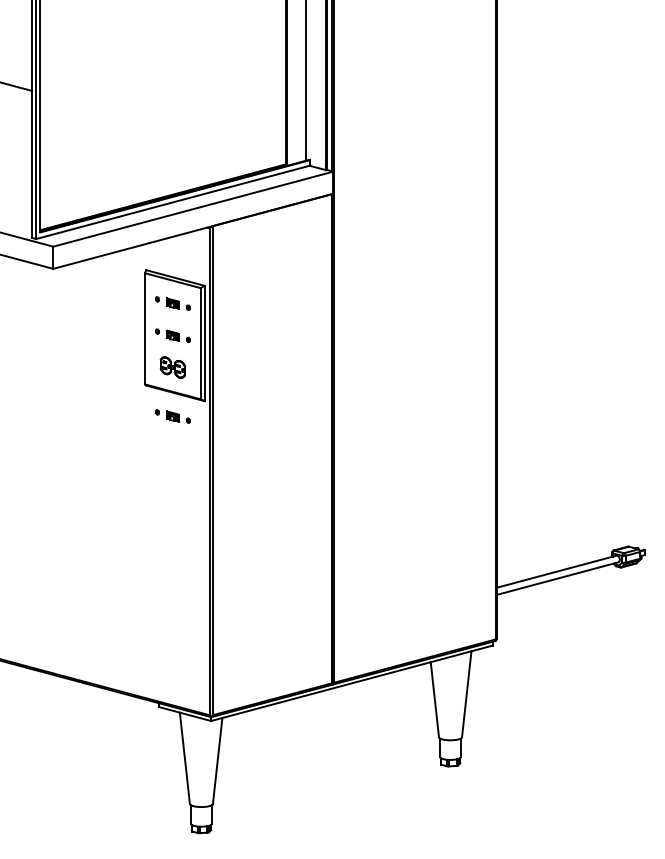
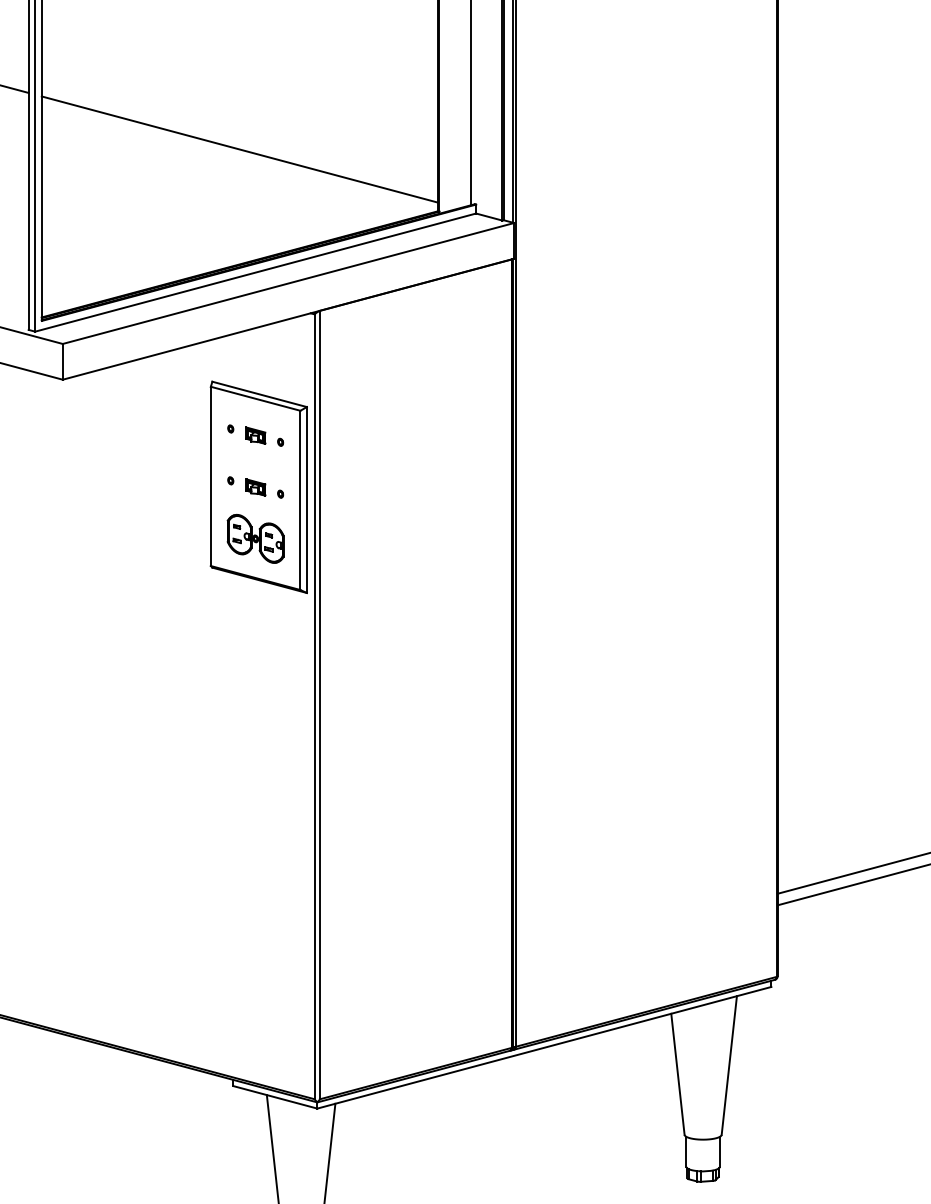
line: (163, 126) -> (240, 150), added
part: (172, 367) -> (254, 538), size x1.43
part: (172, 416) -> (254, 617), removed

